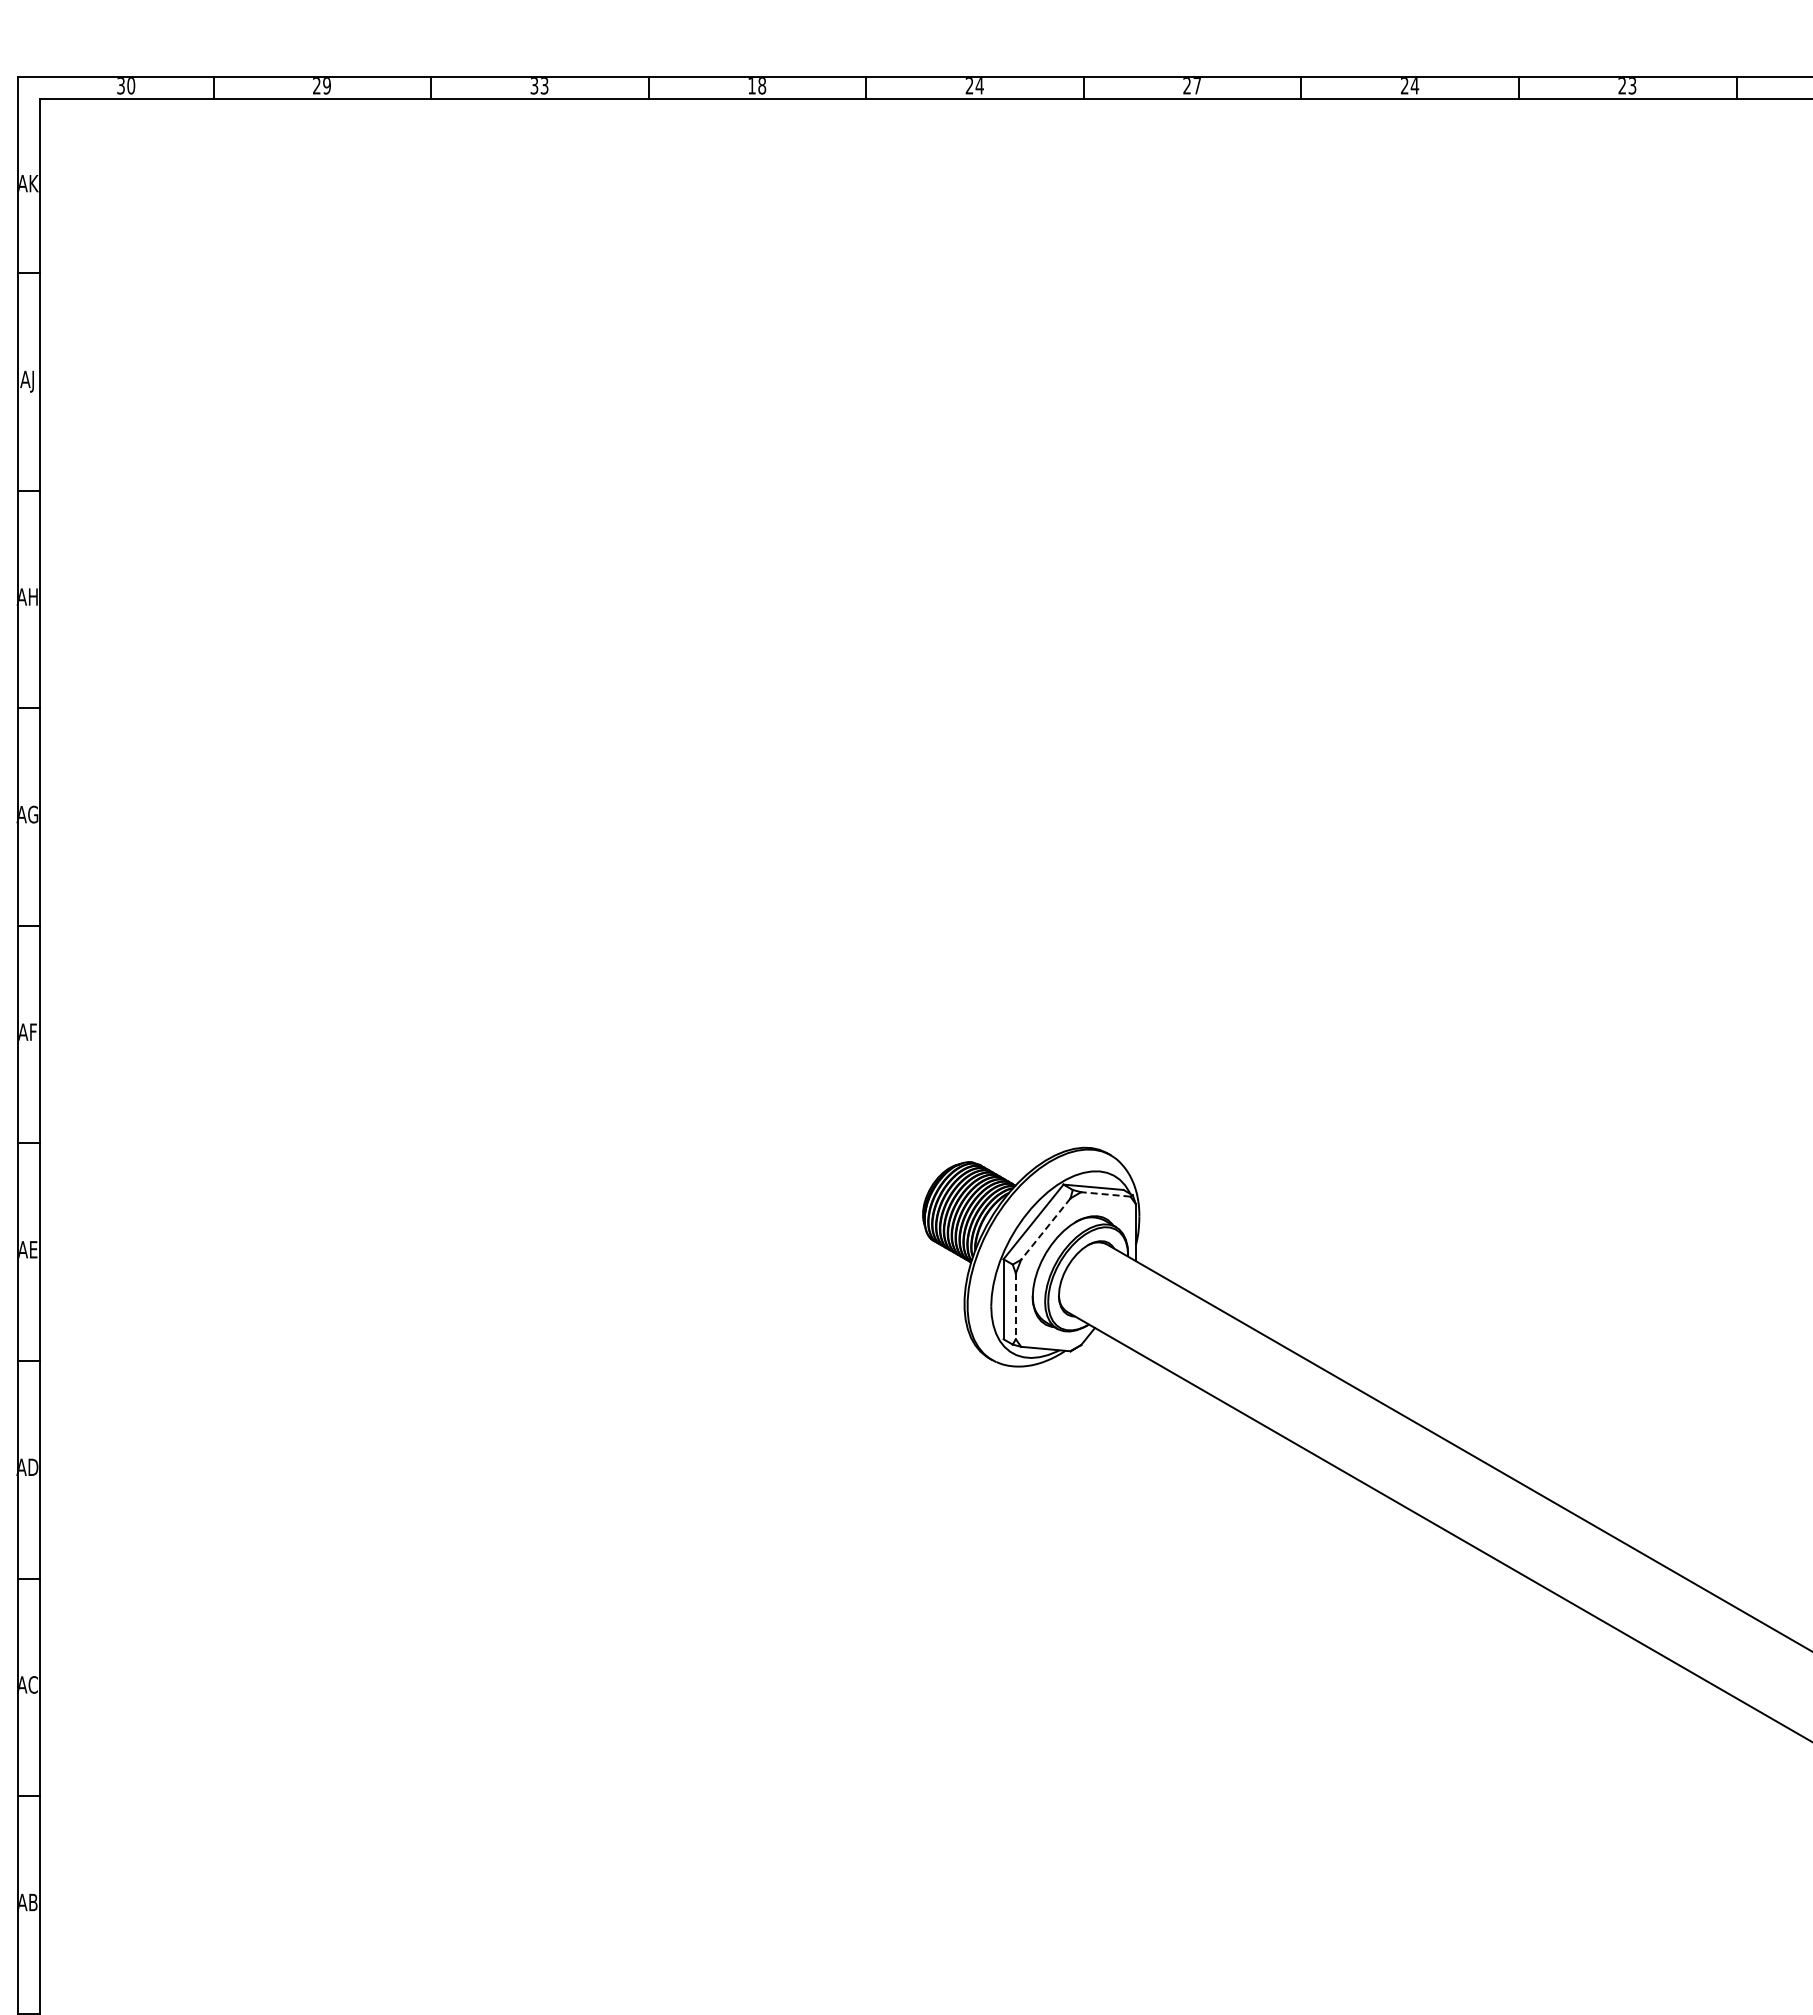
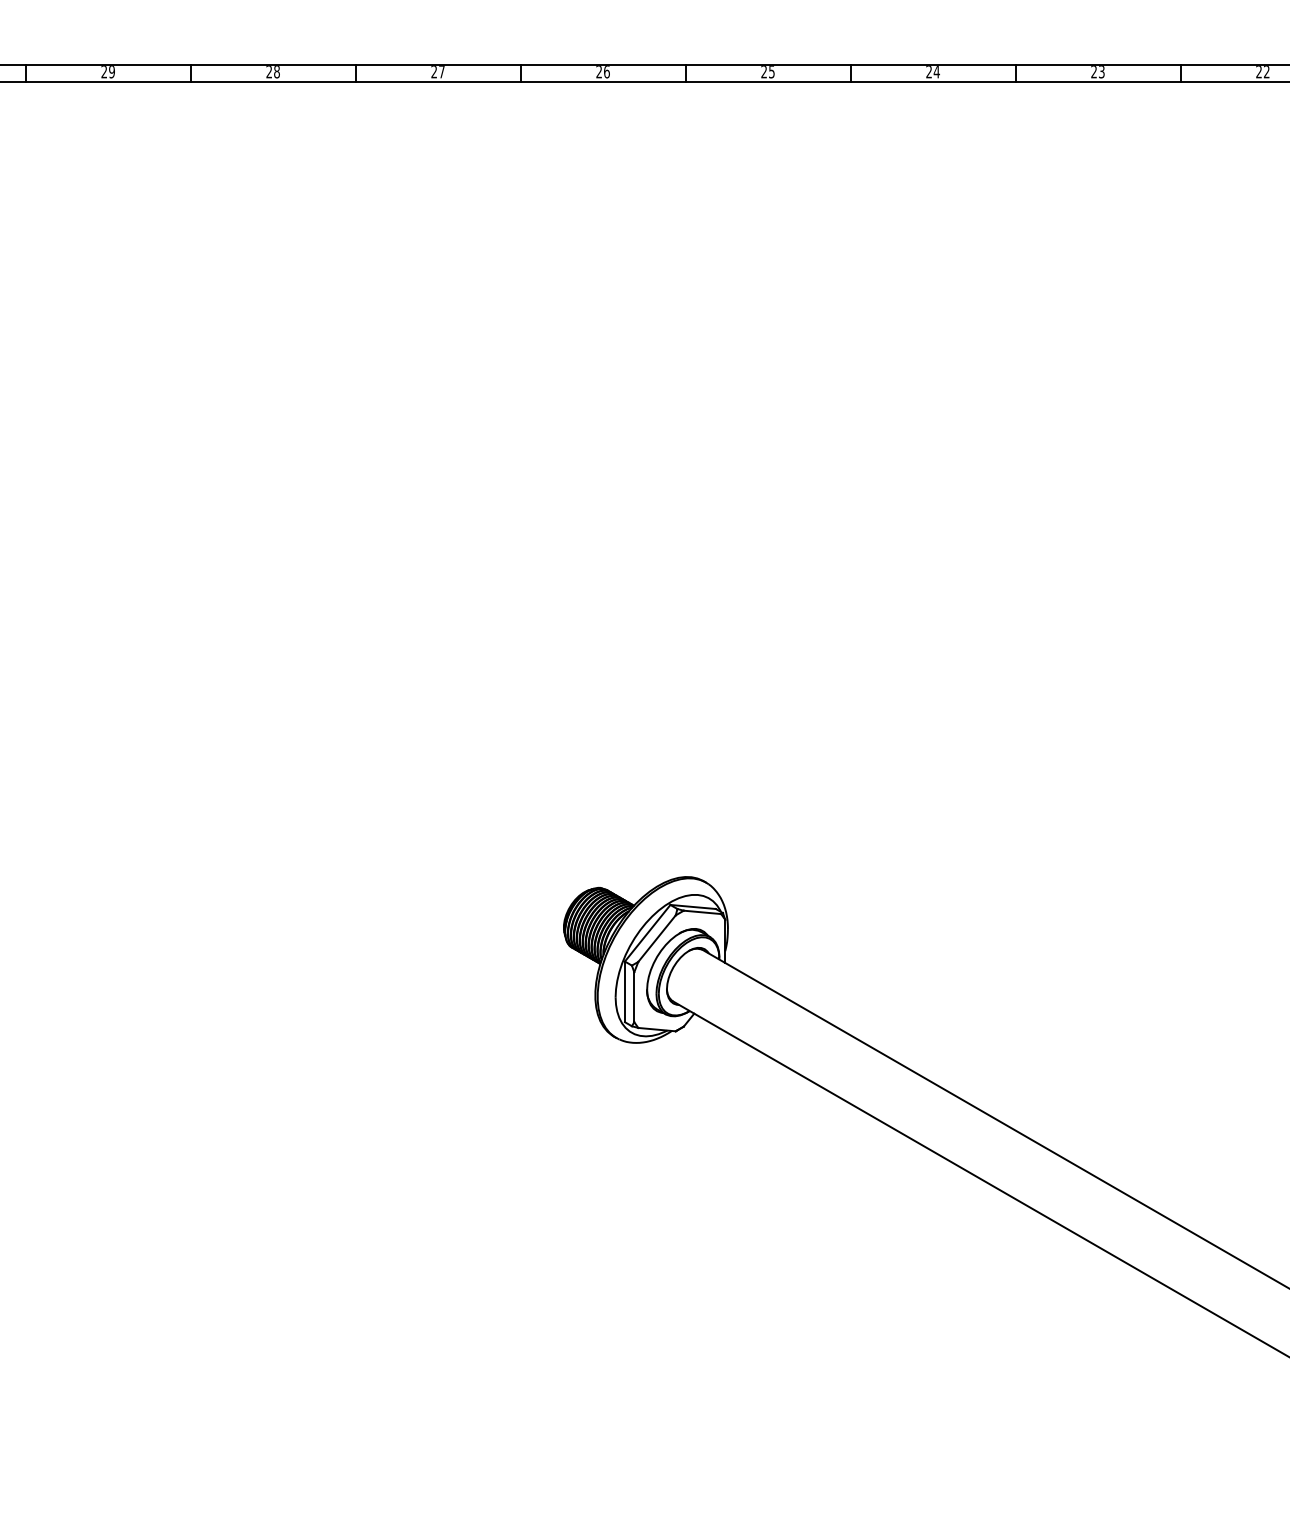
text: (539, 86) -> (273, 72), 33 -> 28
text: (757, 86) -> (438, 72), 18 -> 27
text: (979, 86) -> (606, 72), 24 -> 26
text: (1196, 86) -> (771, 72), 27 -> 25
line: (1105, 1194) -> (702, 912), dashed -> solid
line: (1045, 1229) -> (656, 938), dashed -> solid
line: (1015, 1306) -> (634, 997), dashed -> solid

